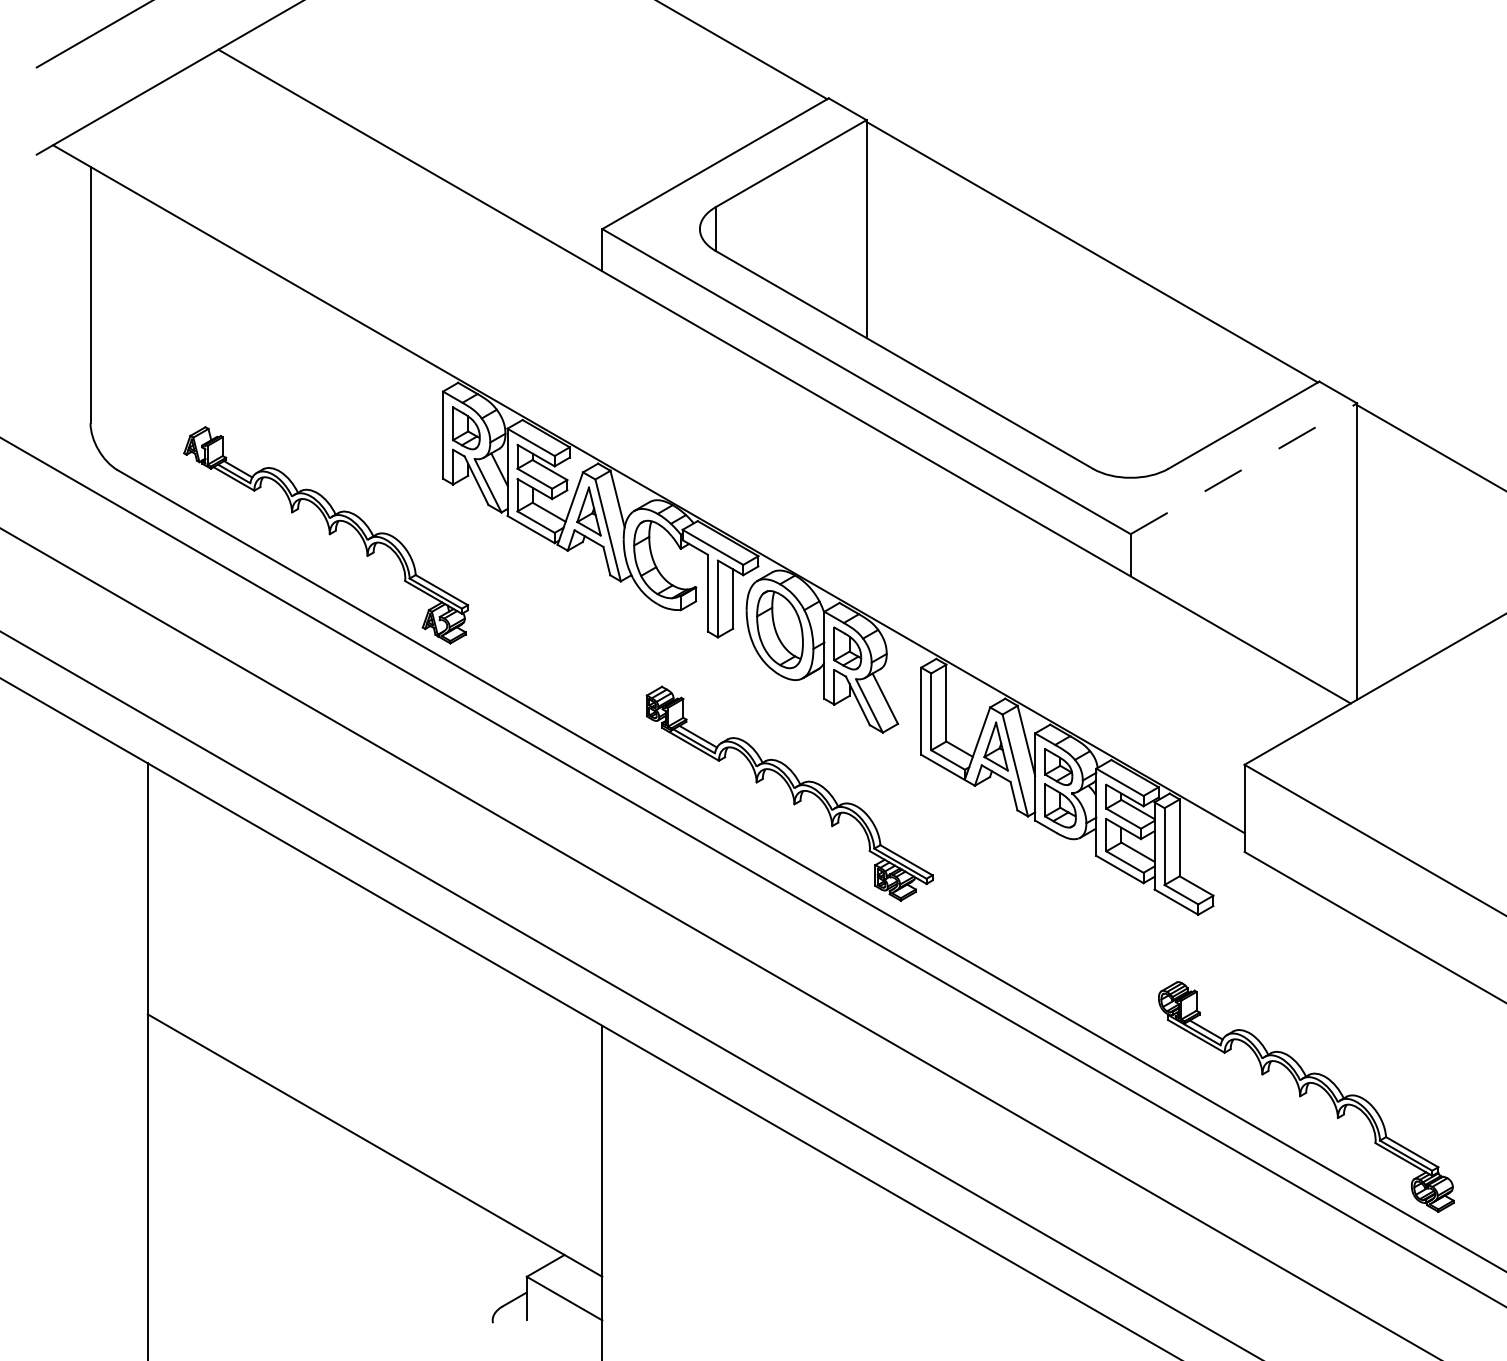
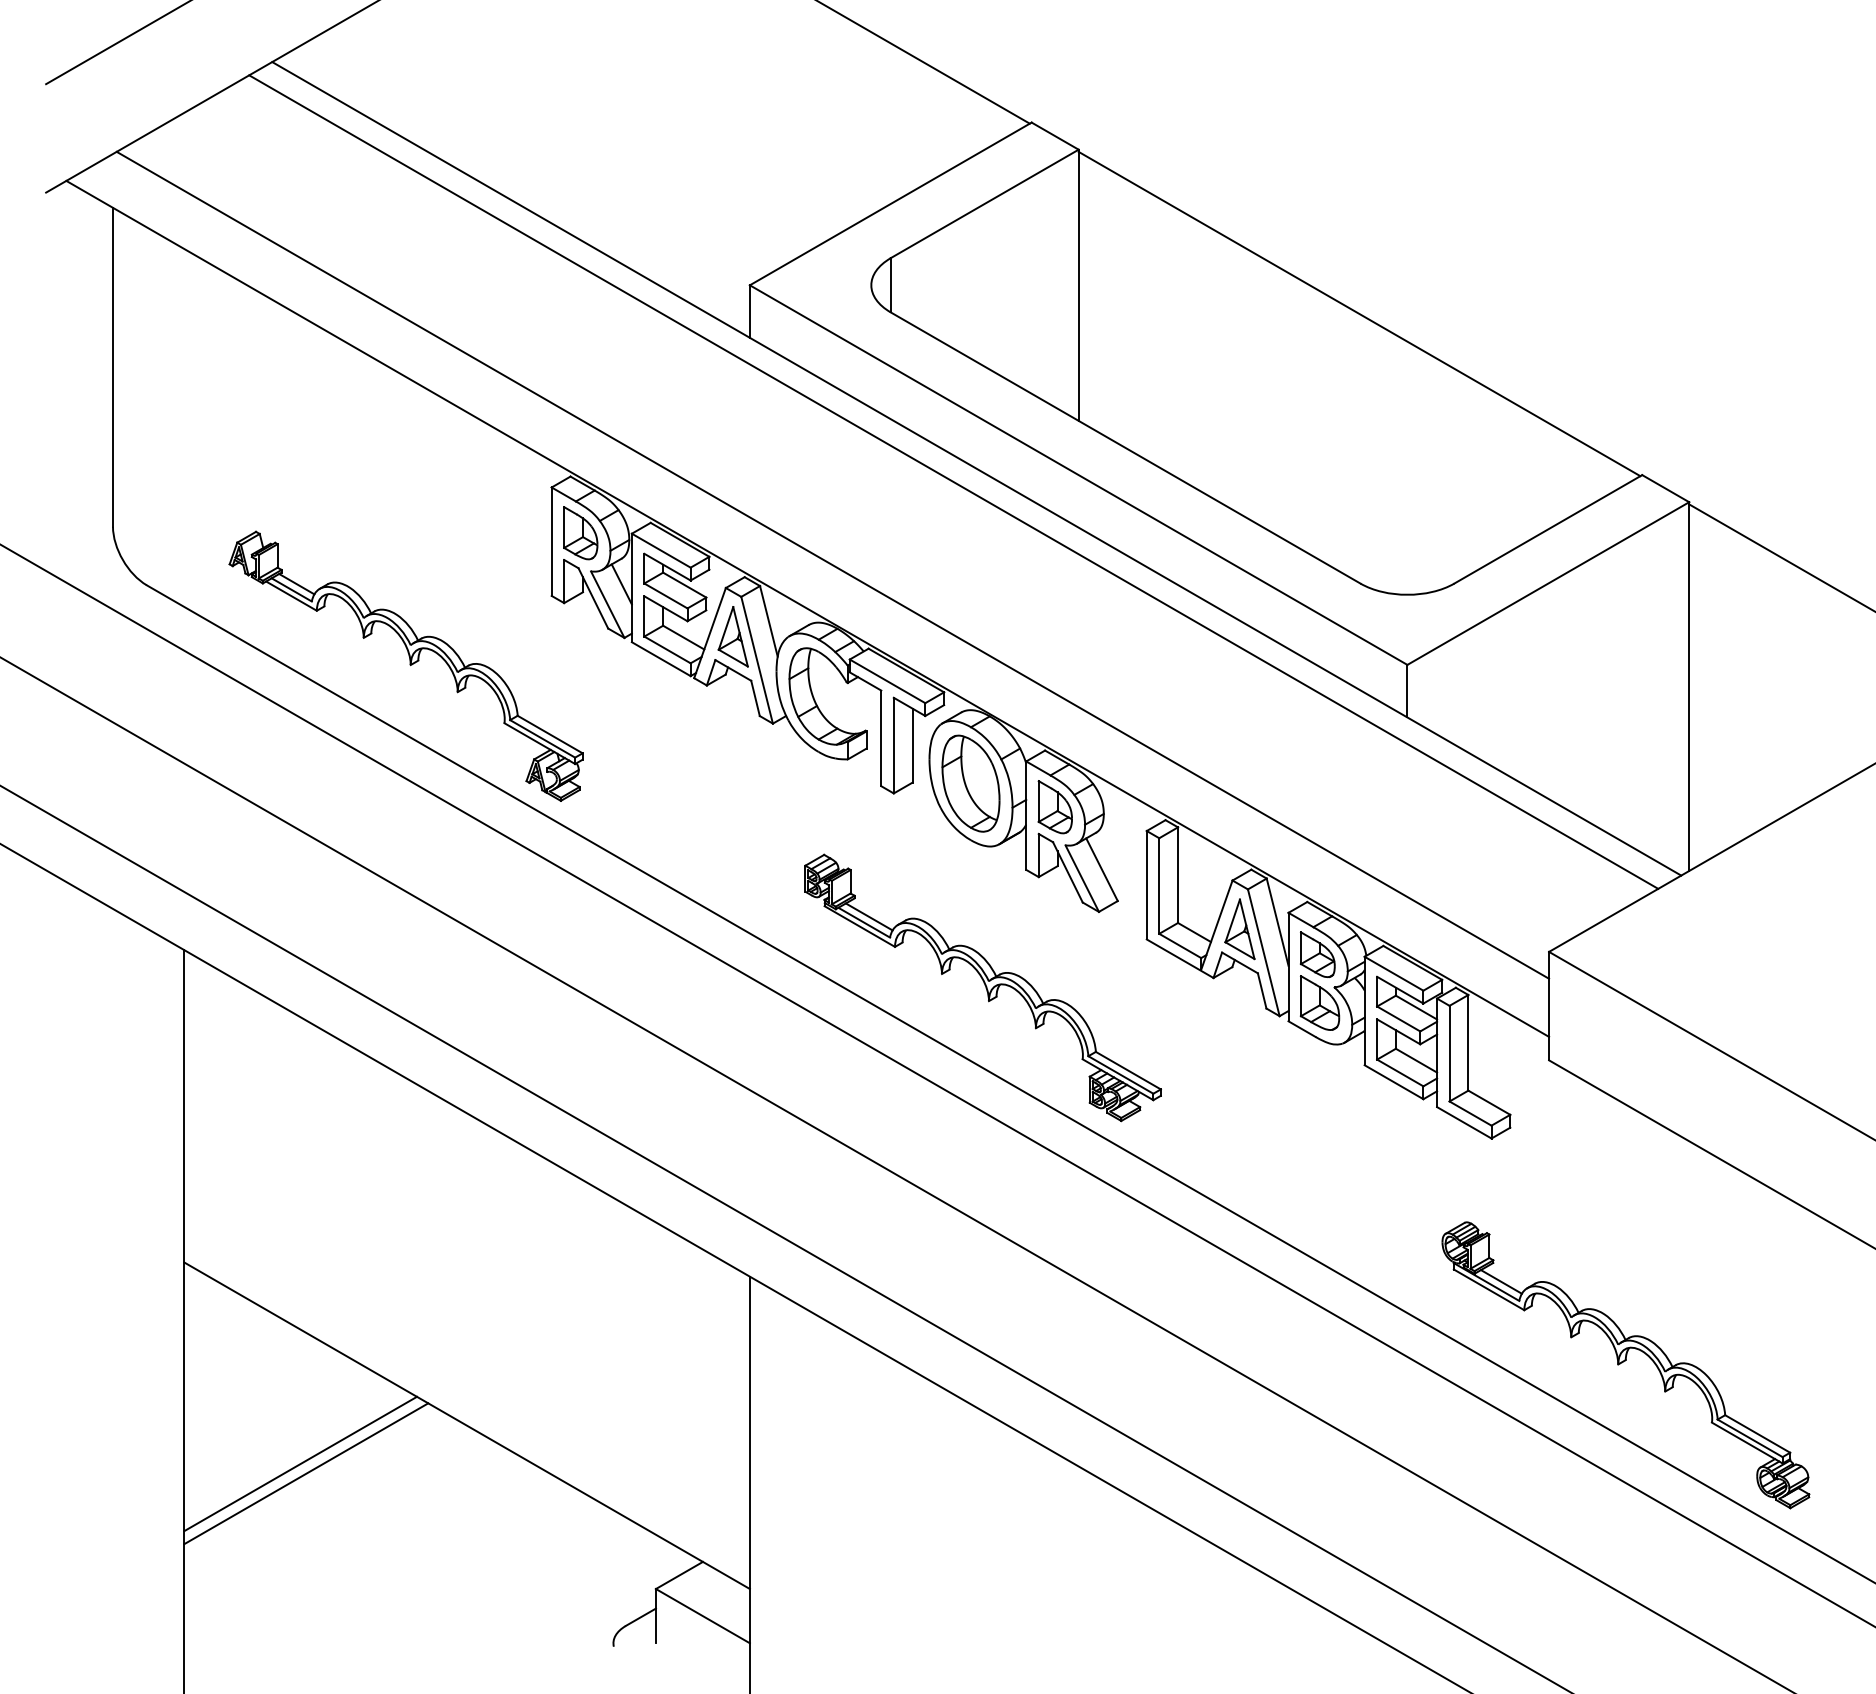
line: (765, 386) -> (953, 481), added
line: (668, 453) -> (832, 564), added
line: (1244, 468) -> (1548, 583), dashed -> solid
line: (241, 1175) -> (300, 1463), added
line: (246, 1183) -> (306, 1473), added

